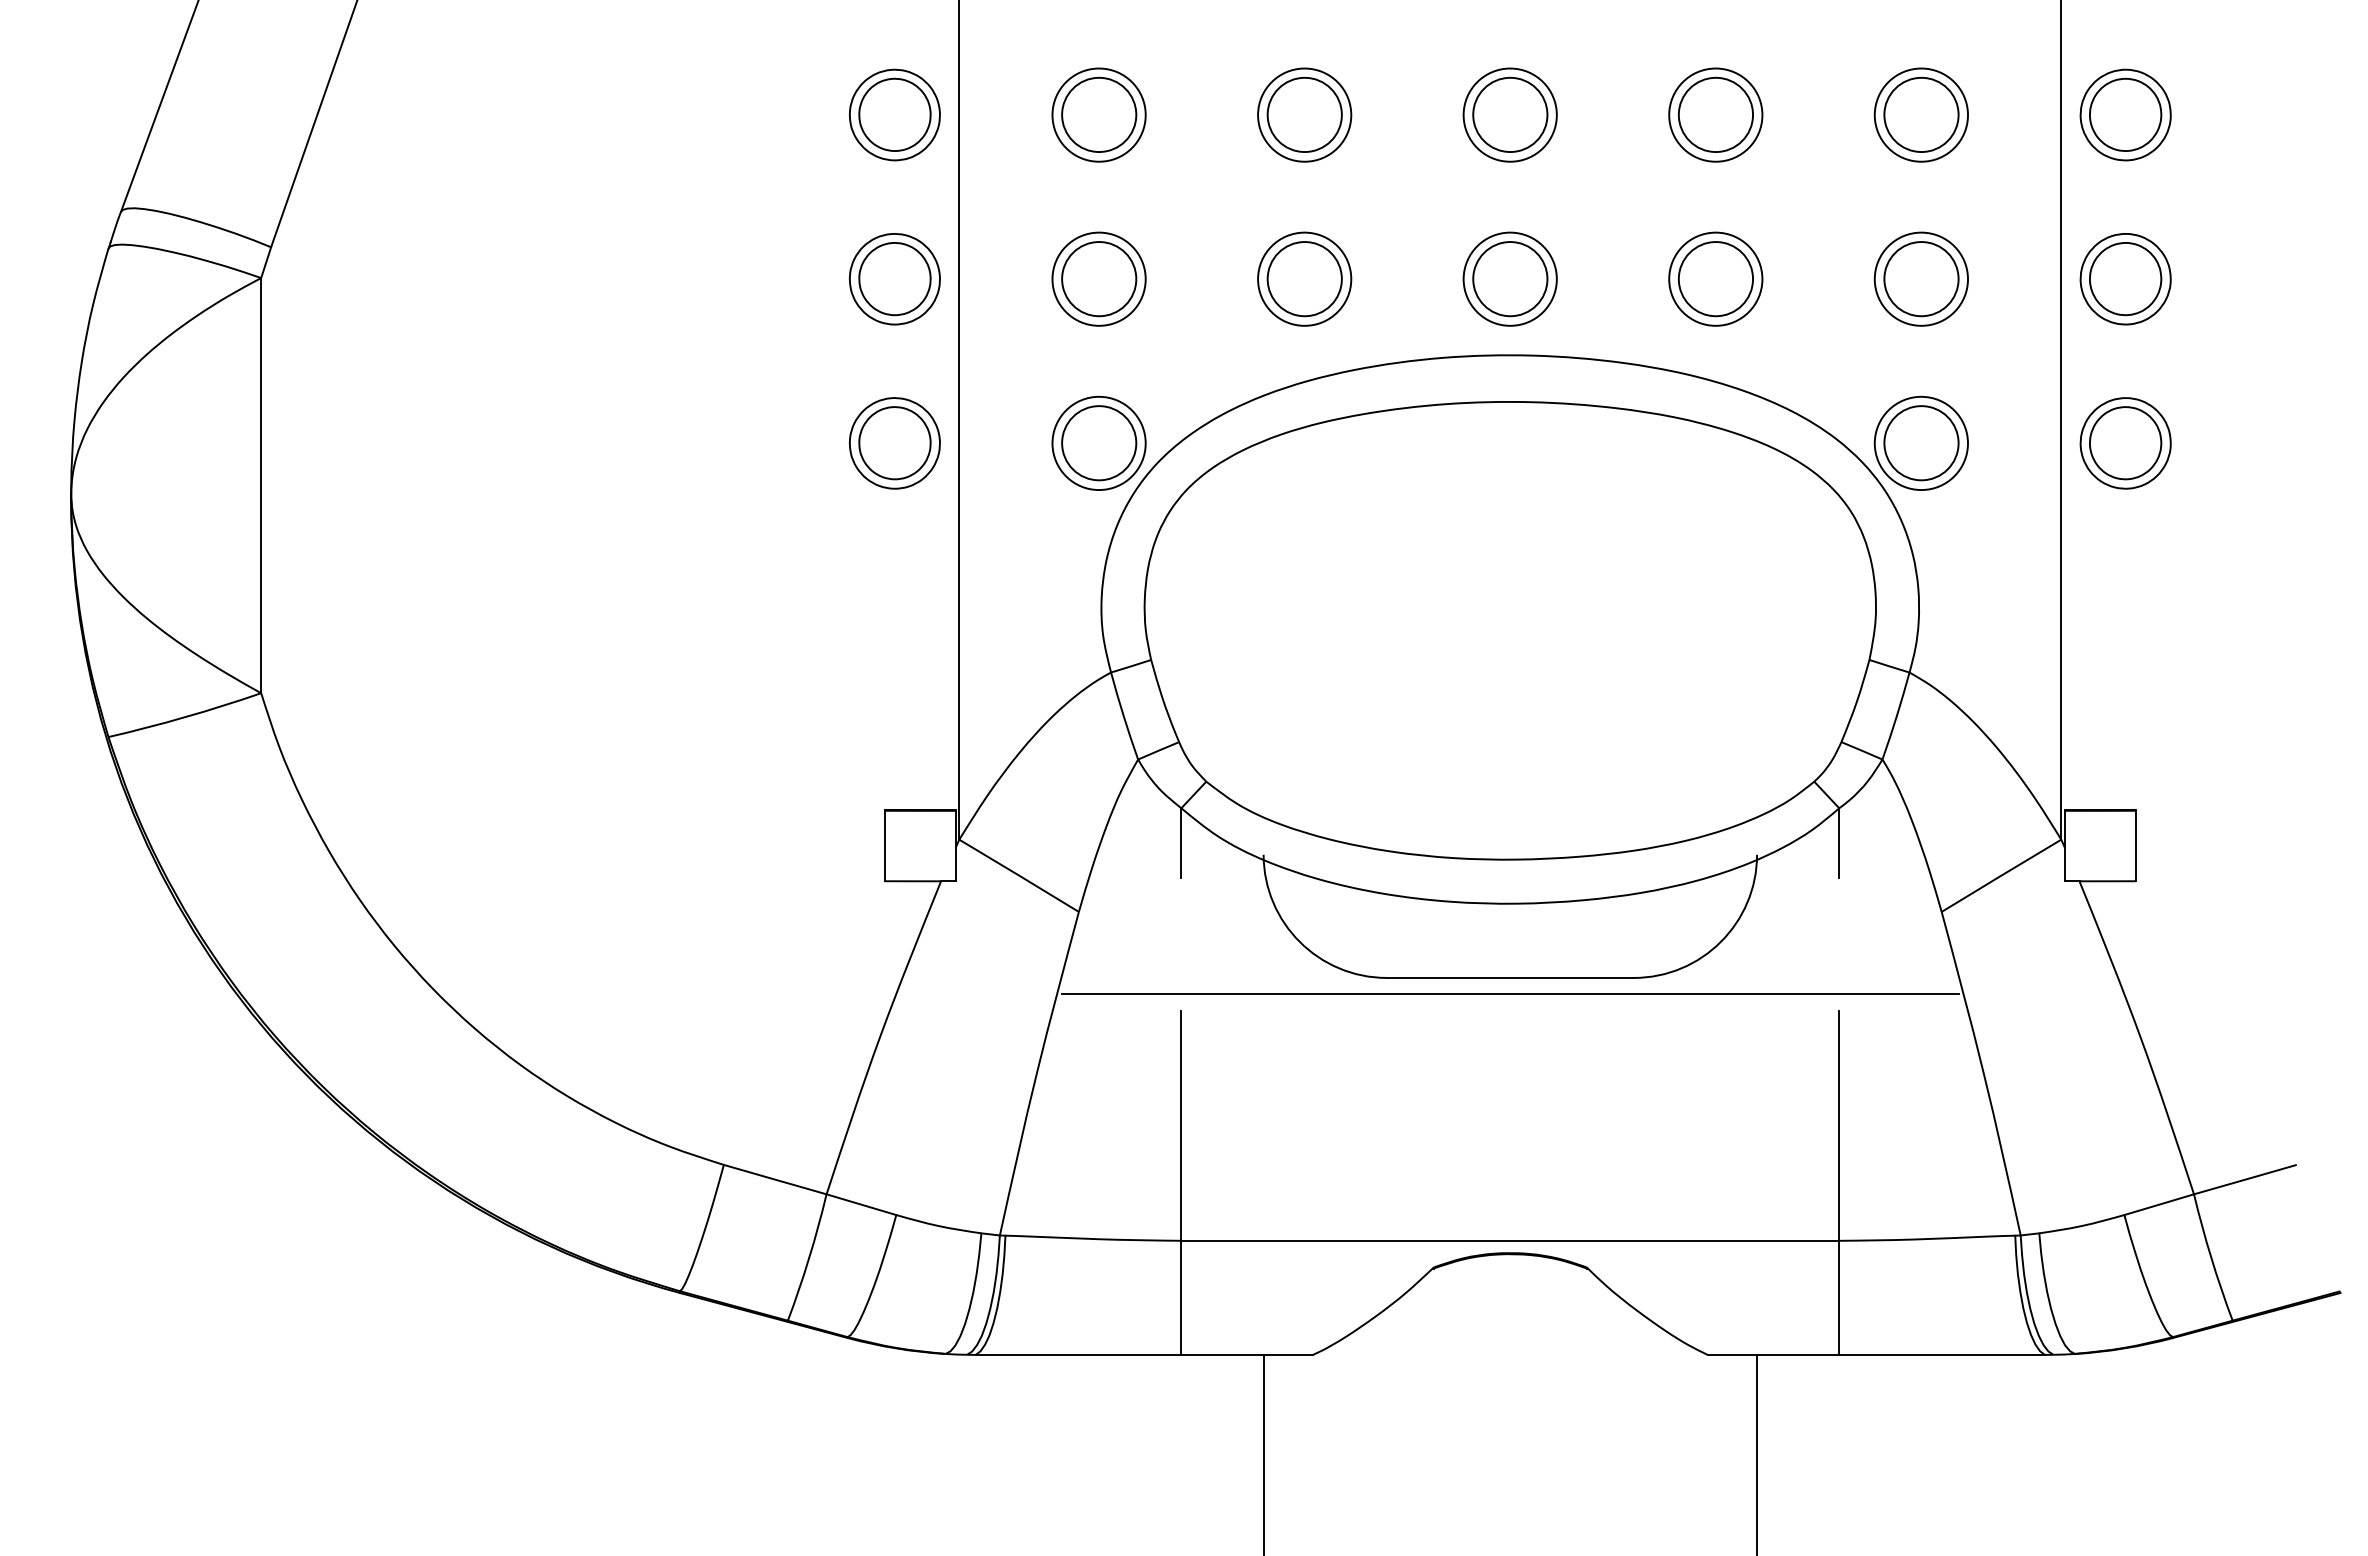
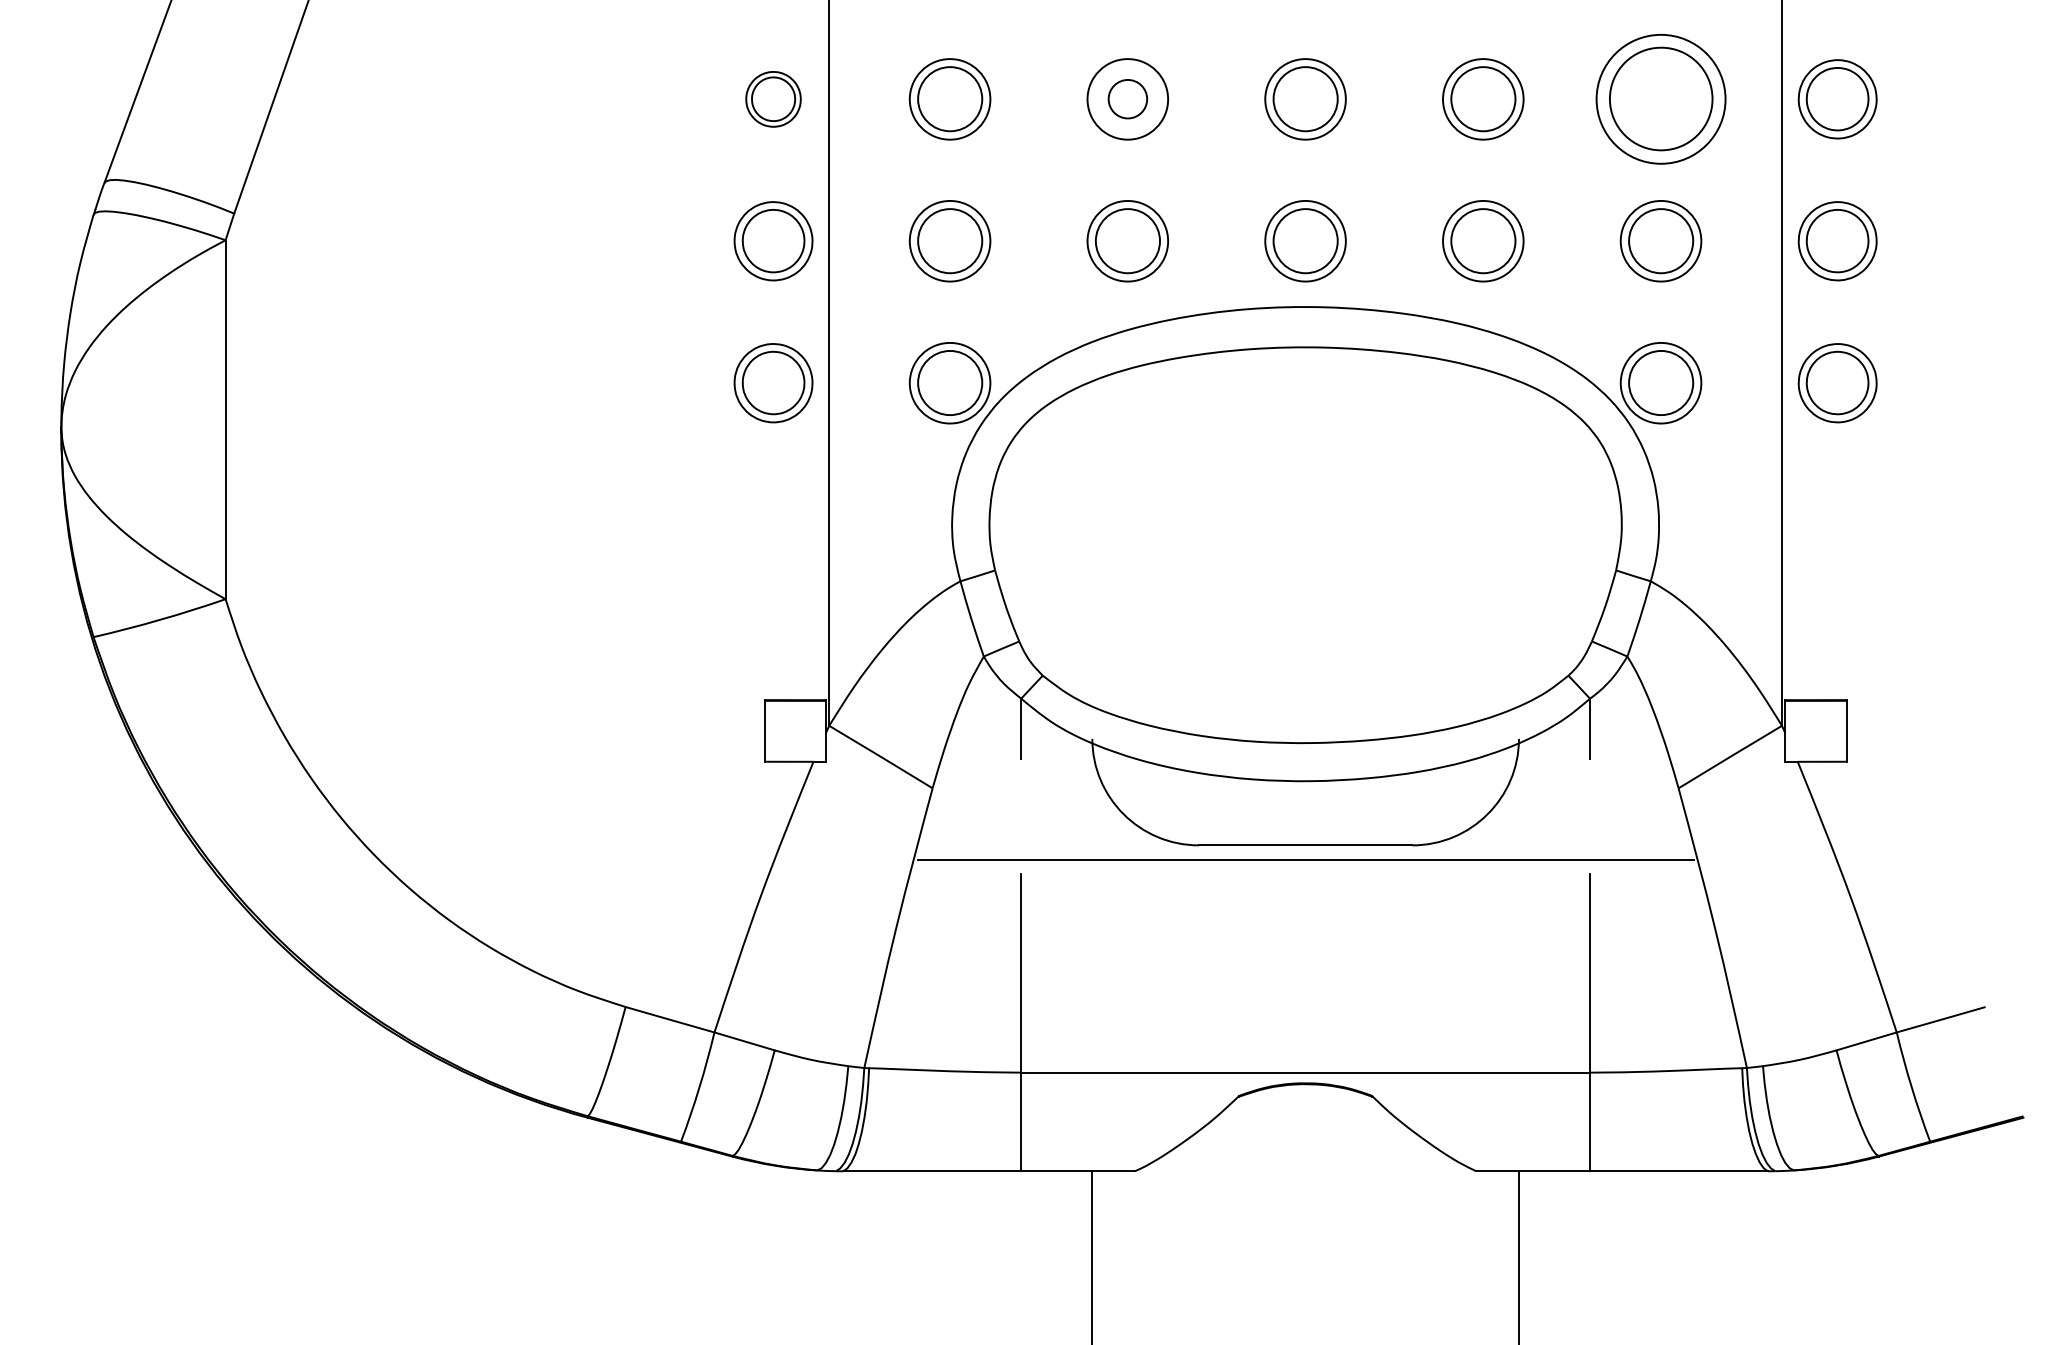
part: (894, 115) -> (773, 99), size x0.7
circle: (1304, 115) -> (1127, 99), size x0.6
part: (1920, 115) -> (1660, 99), size x1.6

